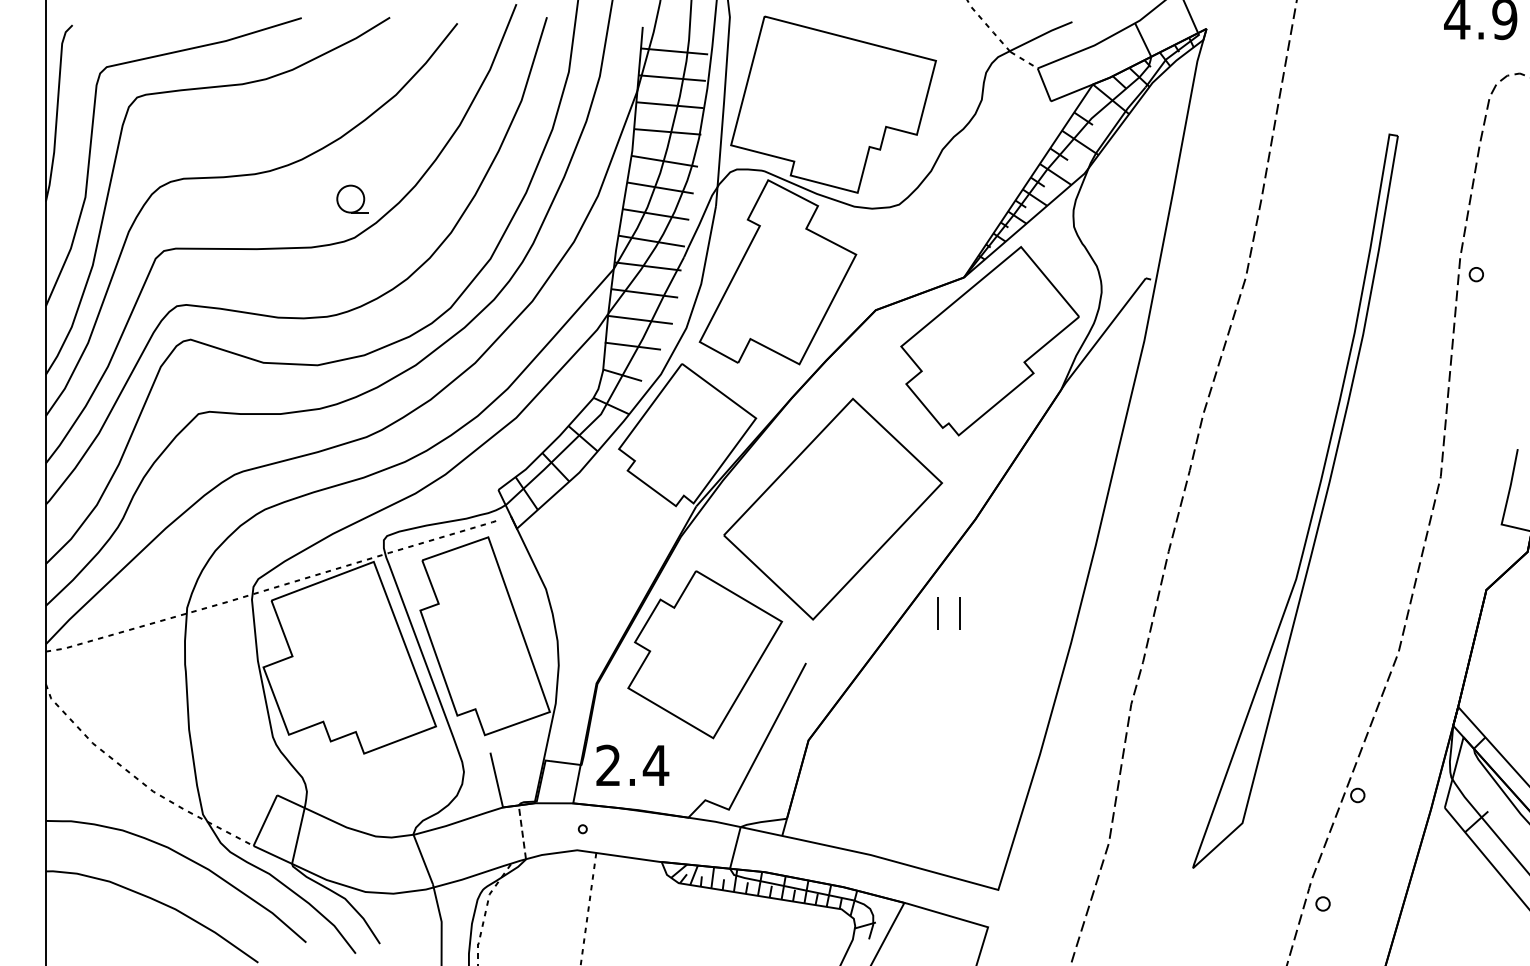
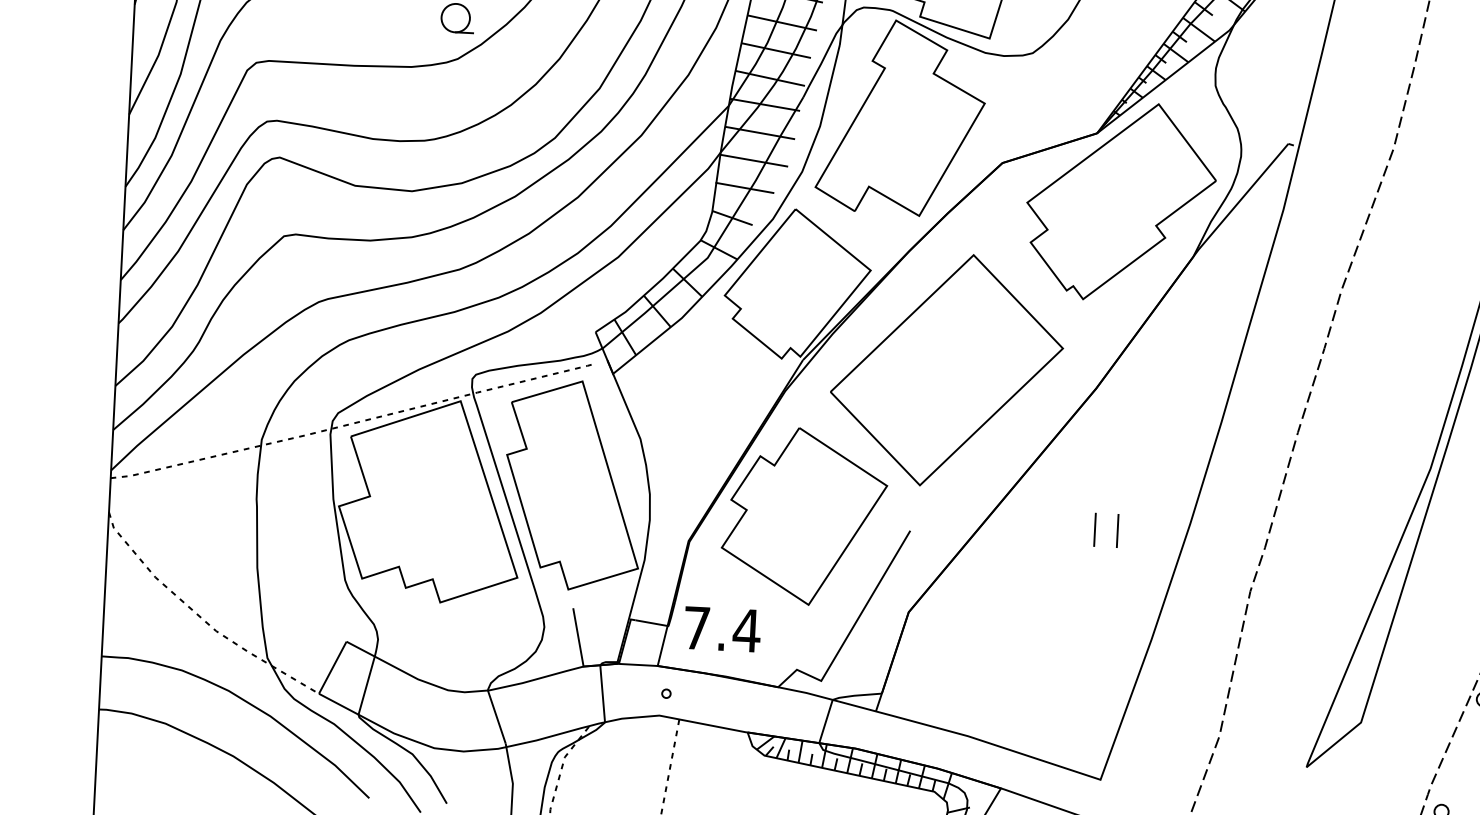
part: (938, 613) -> (1095, 530), moved
text: (608, 764) -> (696, 626), 2.4 -> 7.4
line: (522, 832) -> (602, 693), dashed -> solid

